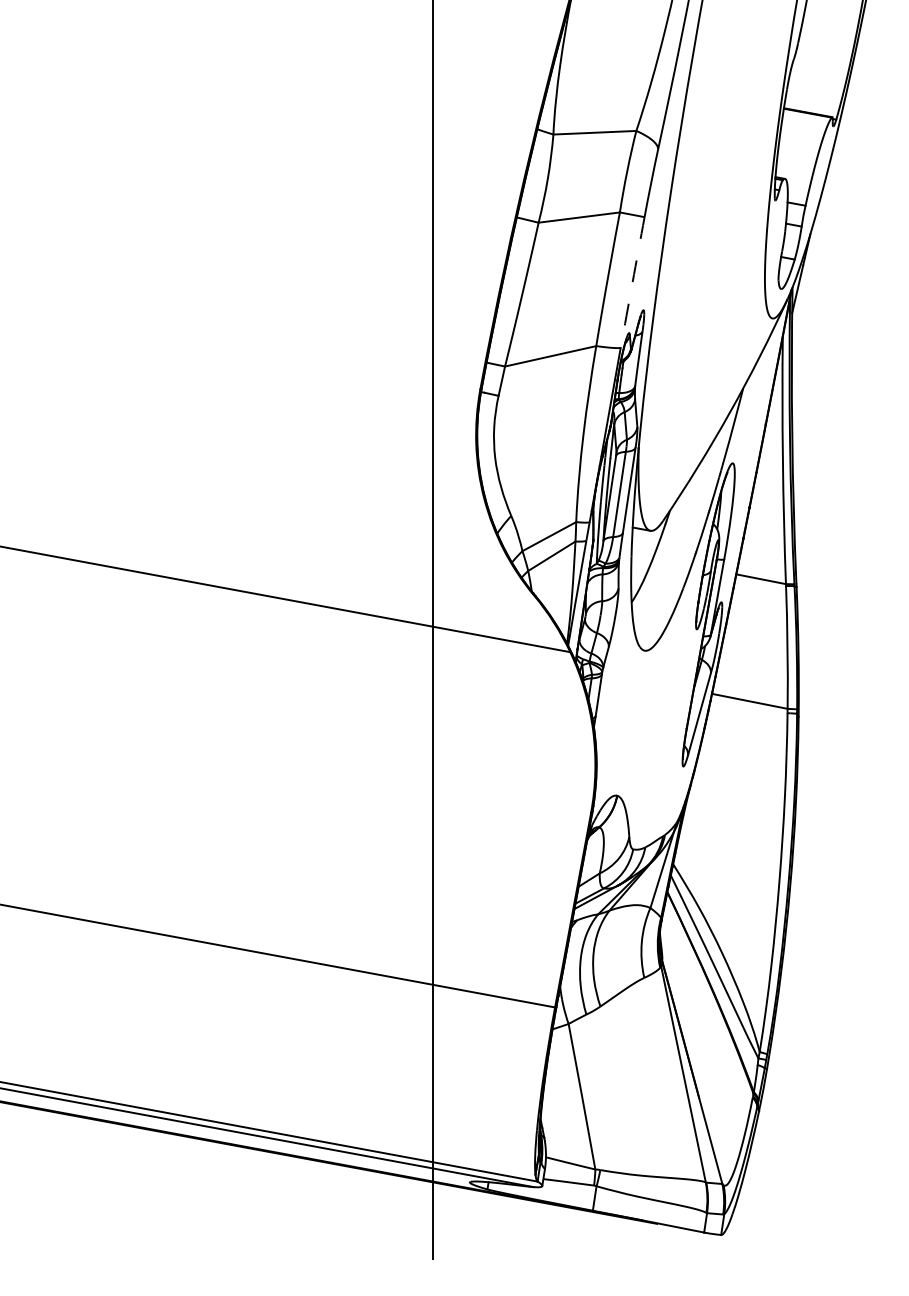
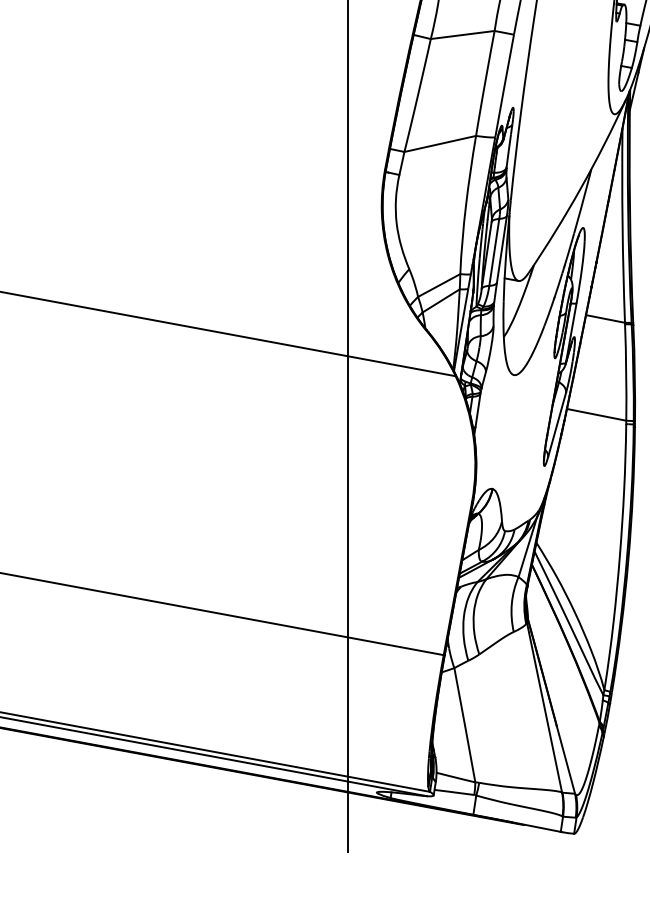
arc: (632, 282) -> (504, 85), dashed -> solid

